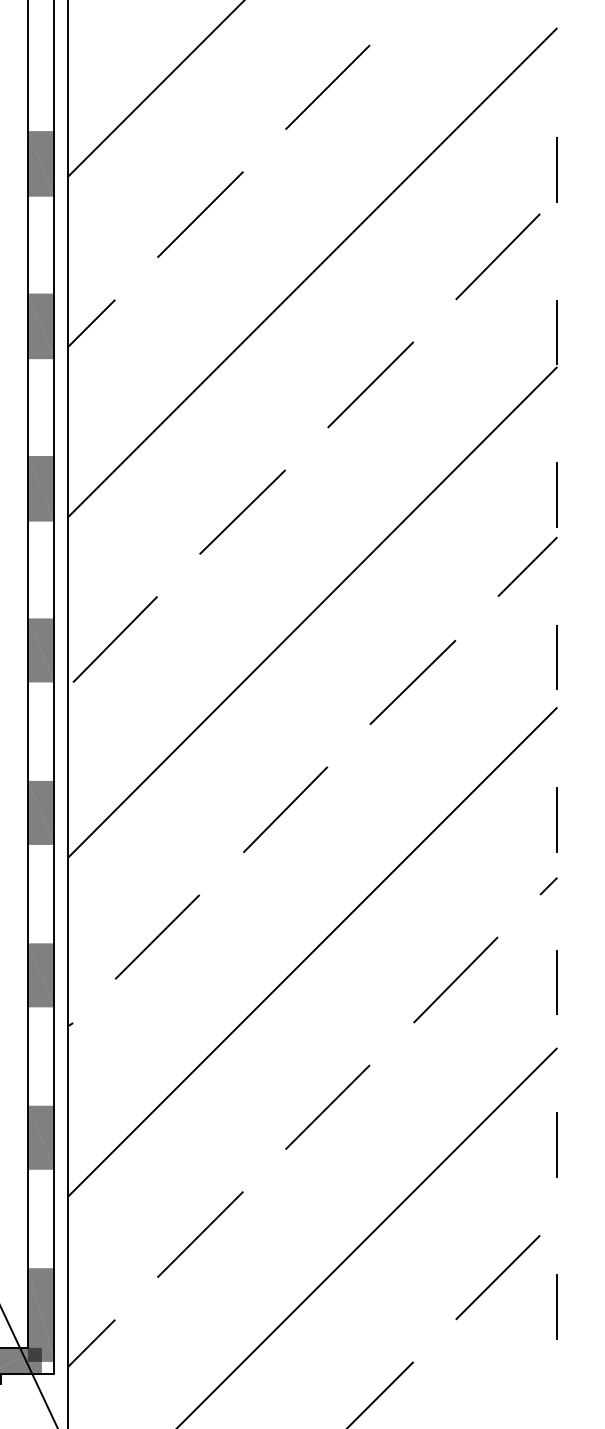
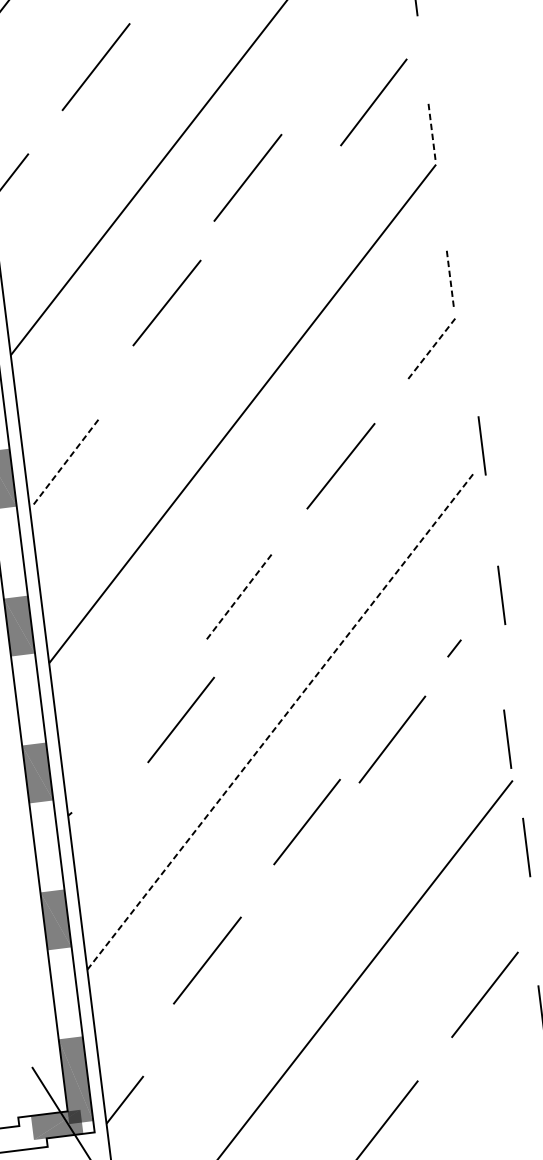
line: (497, 256) -> (373, 102), moved
line: (557, 332) -> (432, 133), solid -> dashed
line: (370, 384) -> (247, 177), moved
line: (557, 495) -> (450, 280), solid -> dashed
line: (242, 511) -> (166, 302), moved
line: (527, 566) -> (431, 348), solid -> dashed
line: (115, 639) -> (67, 460), solid -> dashed
line: (556, 657) -> (481, 446), moved
line: (285, 809) -> (240, 595), solid -> dashed
line: (556, 819) -> (500, 595), moved
line: (548, 886) -> (454, 648), moved
line: (157, 936) -> (181, 719), moved
line: (312, 951) -> (280, 720), solid -> dashed
line: (455, 979) -> (392, 739), moved
line: (556, 982) -> (506, 739), moved
line: (327, 1106) -> (306, 821), moved
line: (556, 1144) -> (525, 847), moved
line: (200, 1234) -> (207, 960), moved

